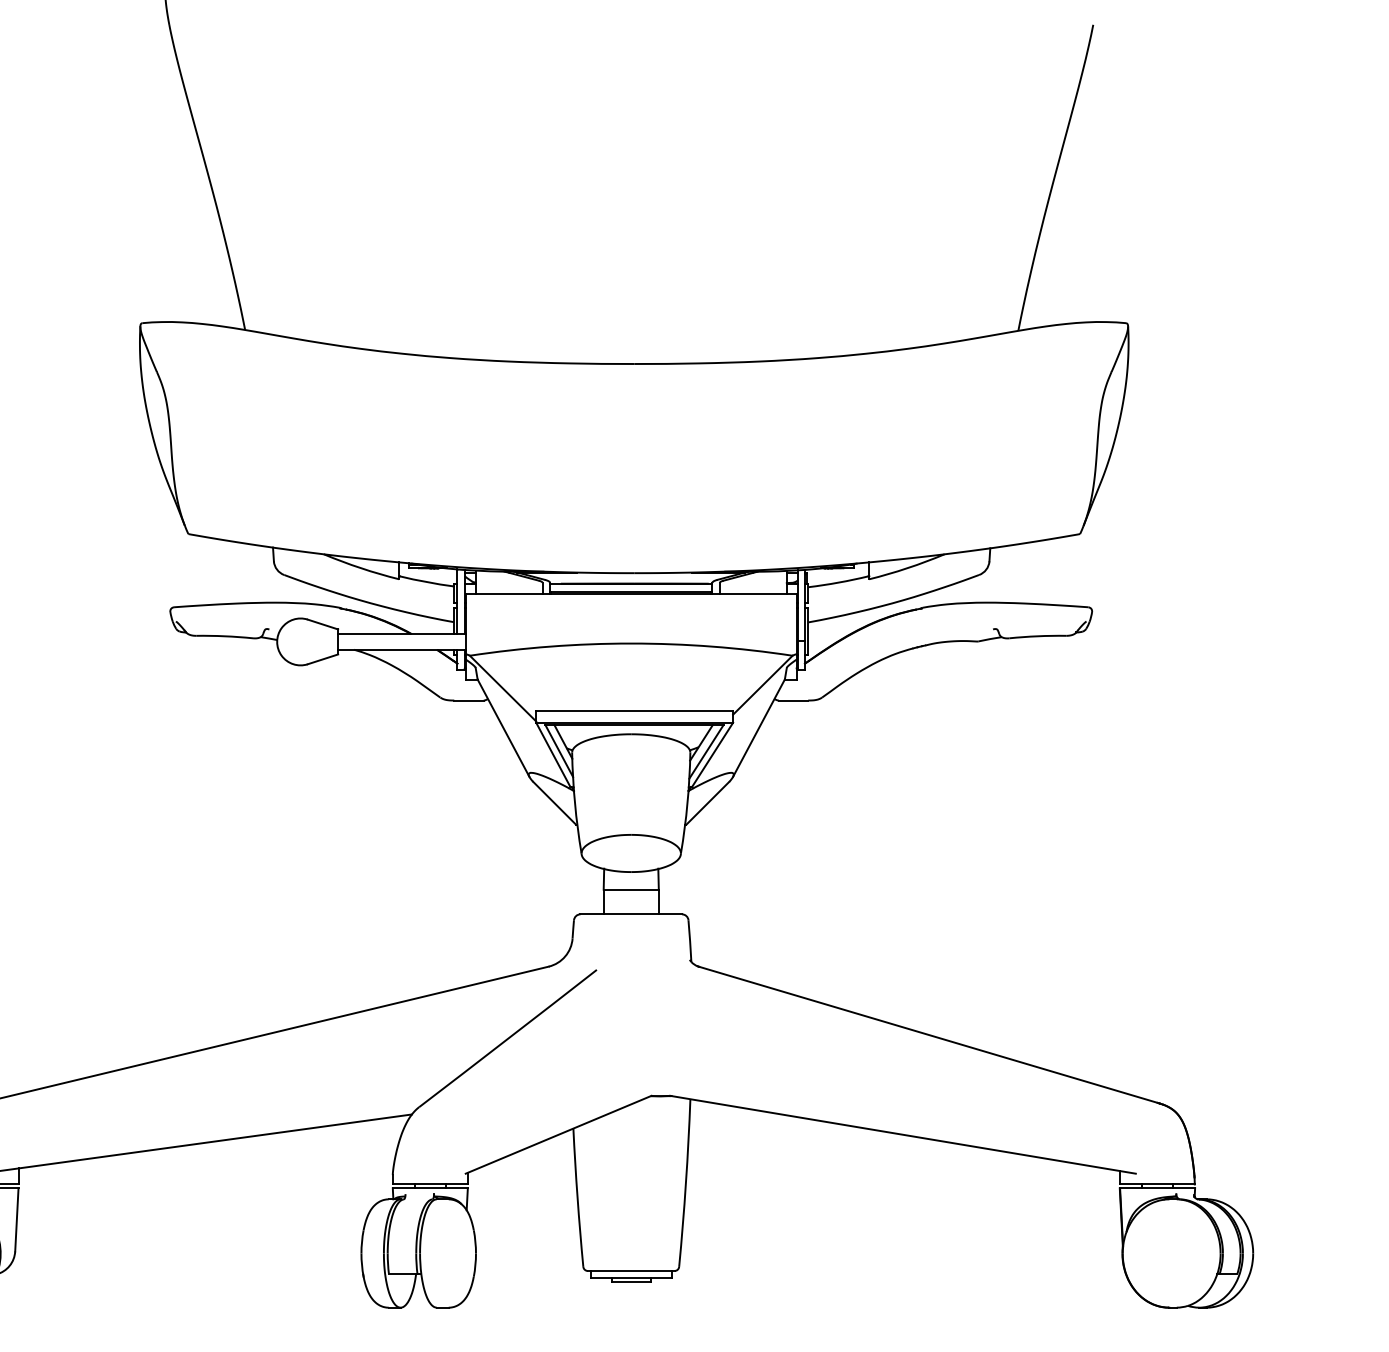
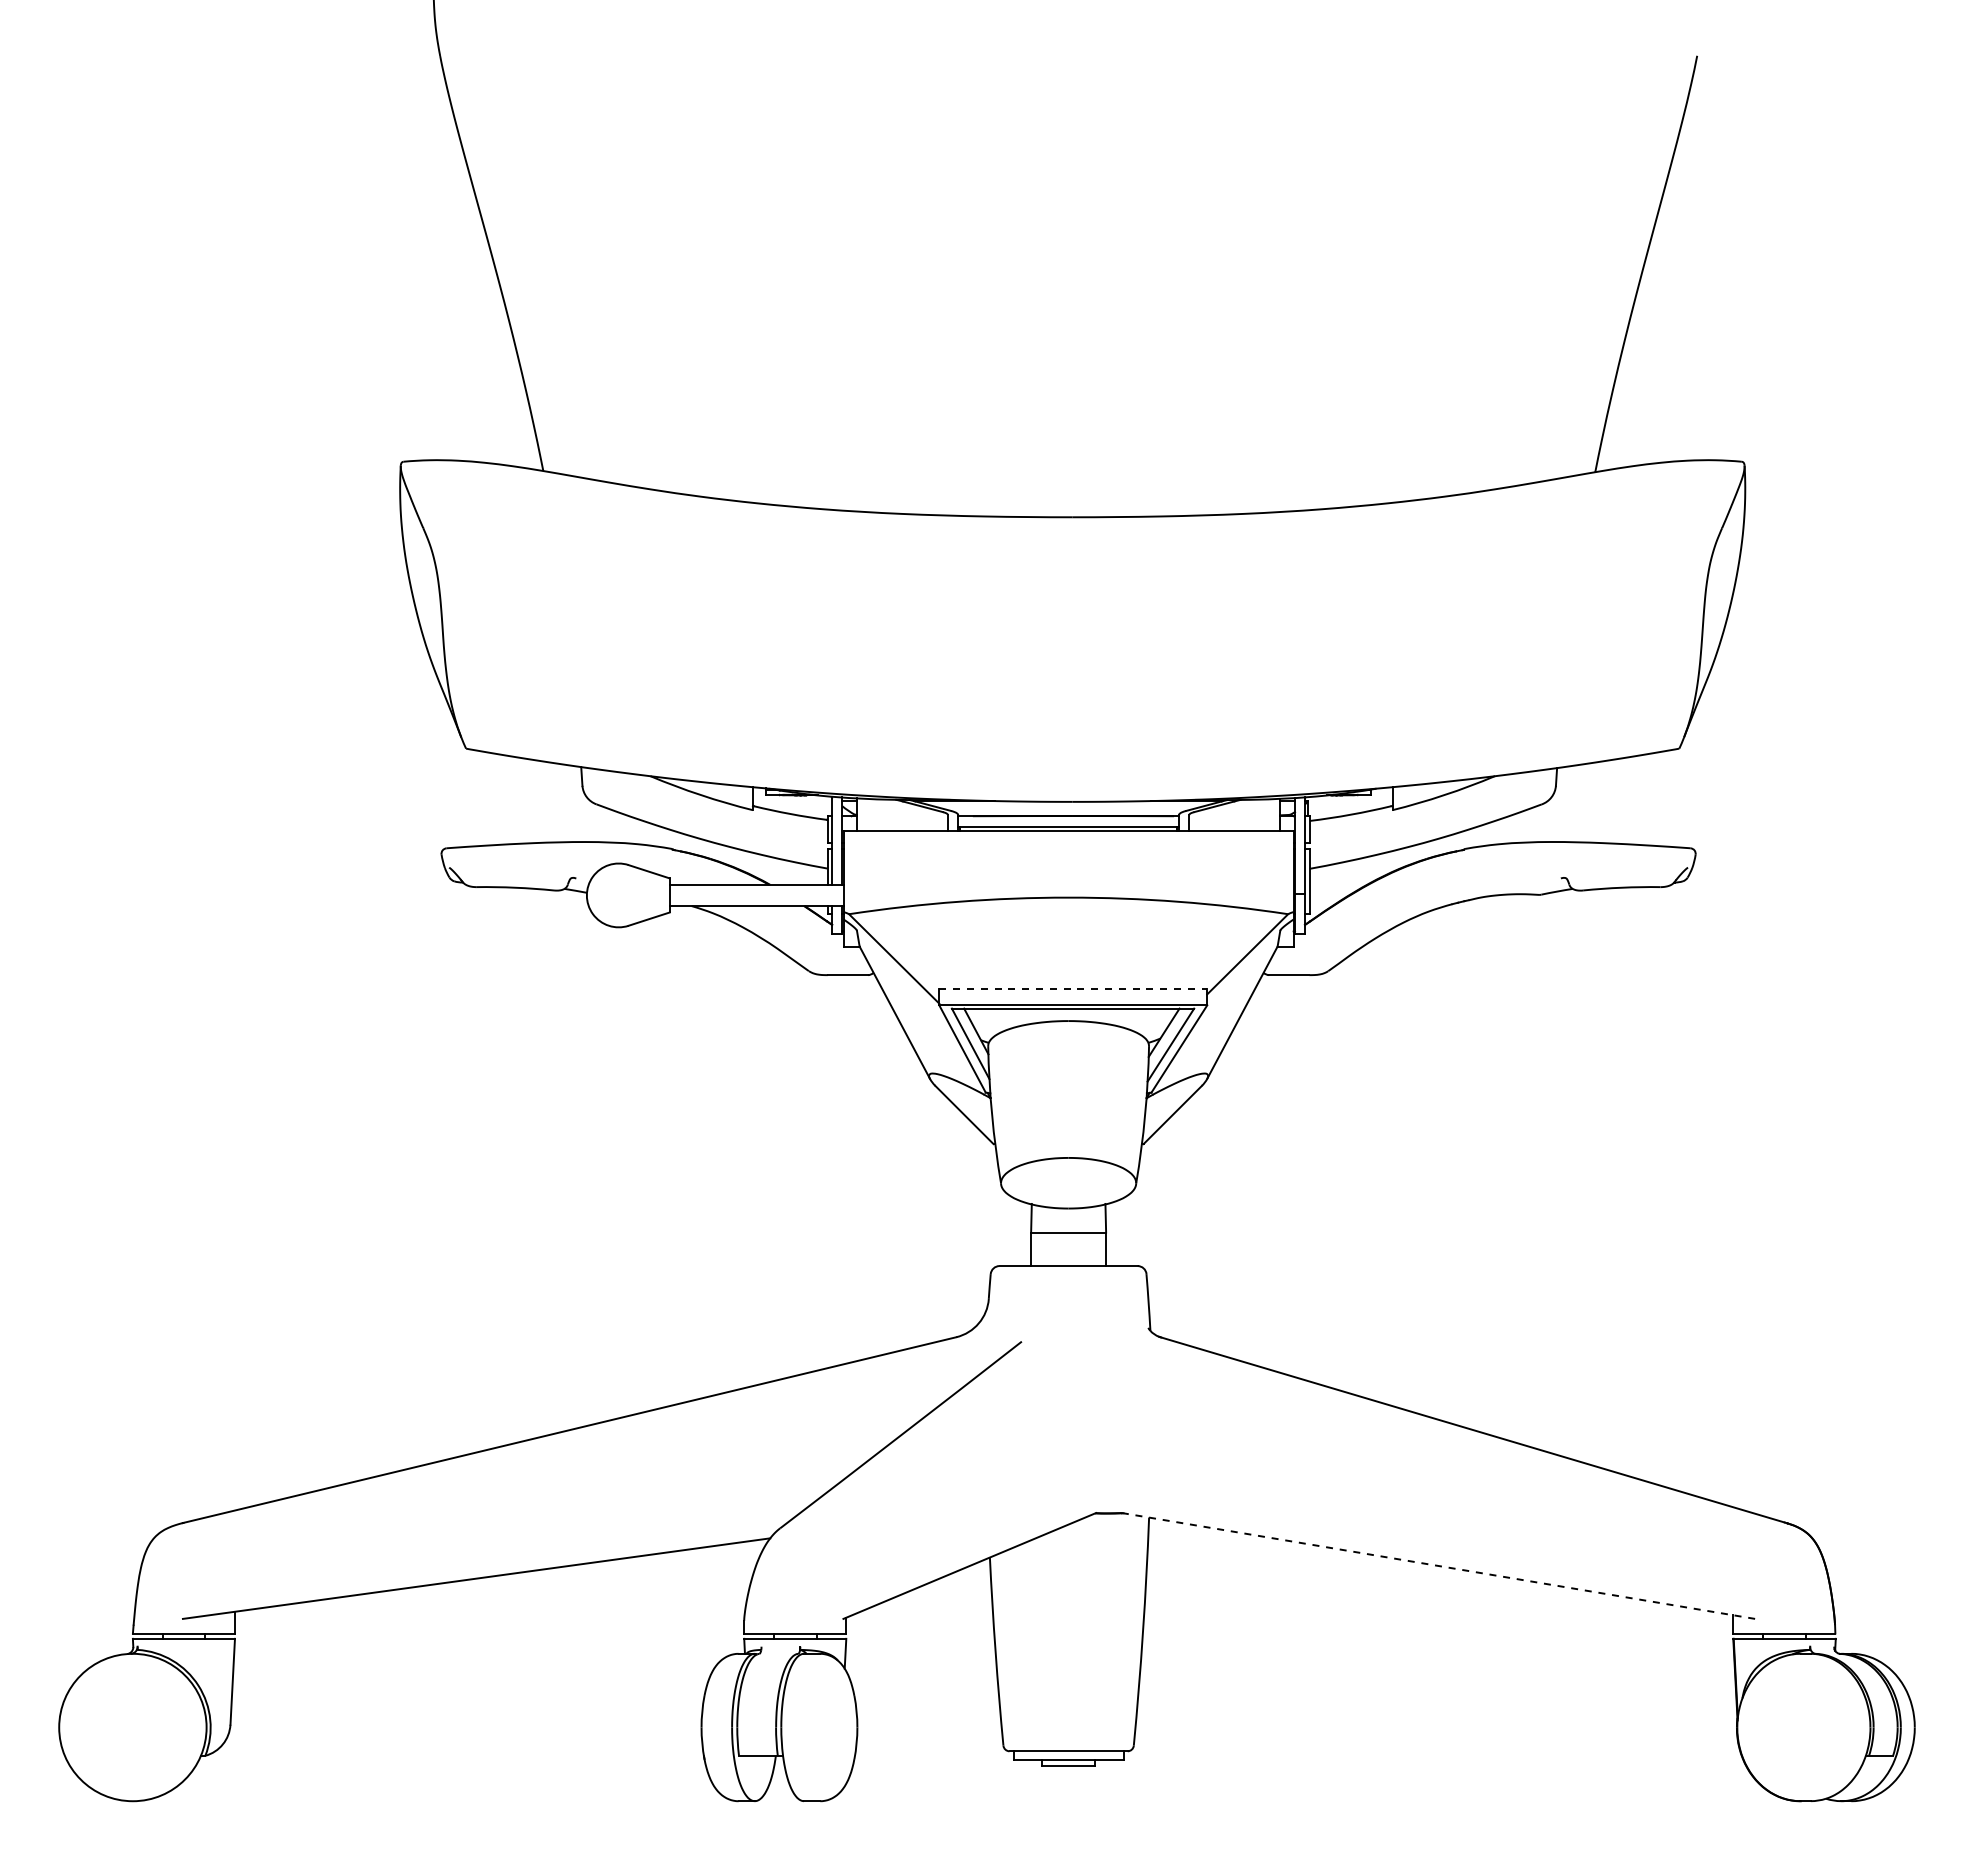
line: (634, 711) -> (1073, 989), solid -> dashed
line: (903, 1135) -> (1438, 1566), solid -> dashed

